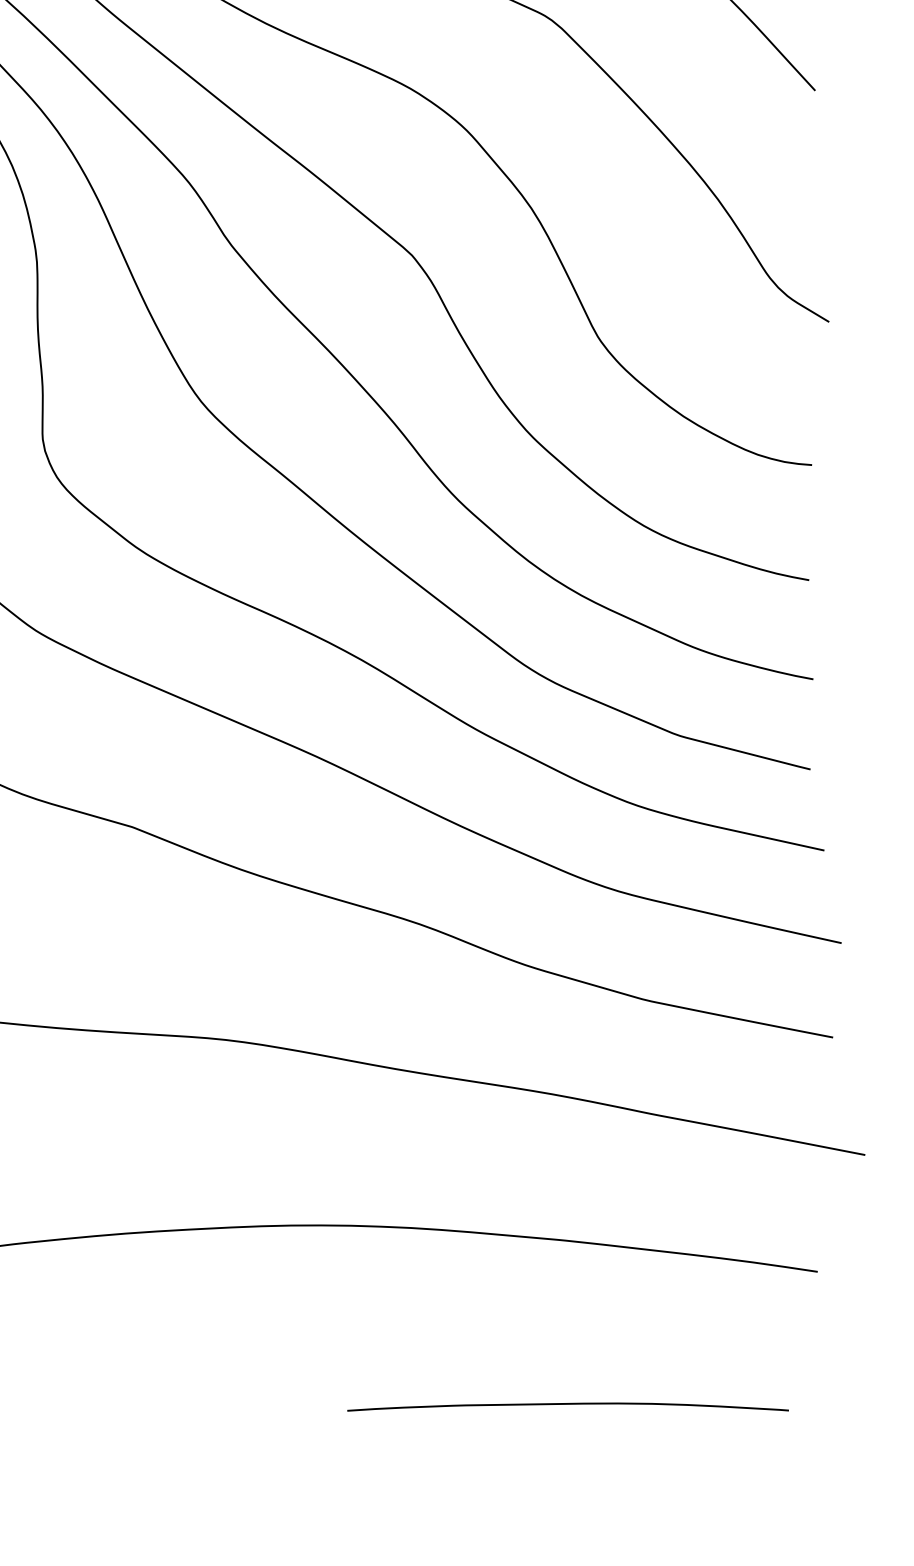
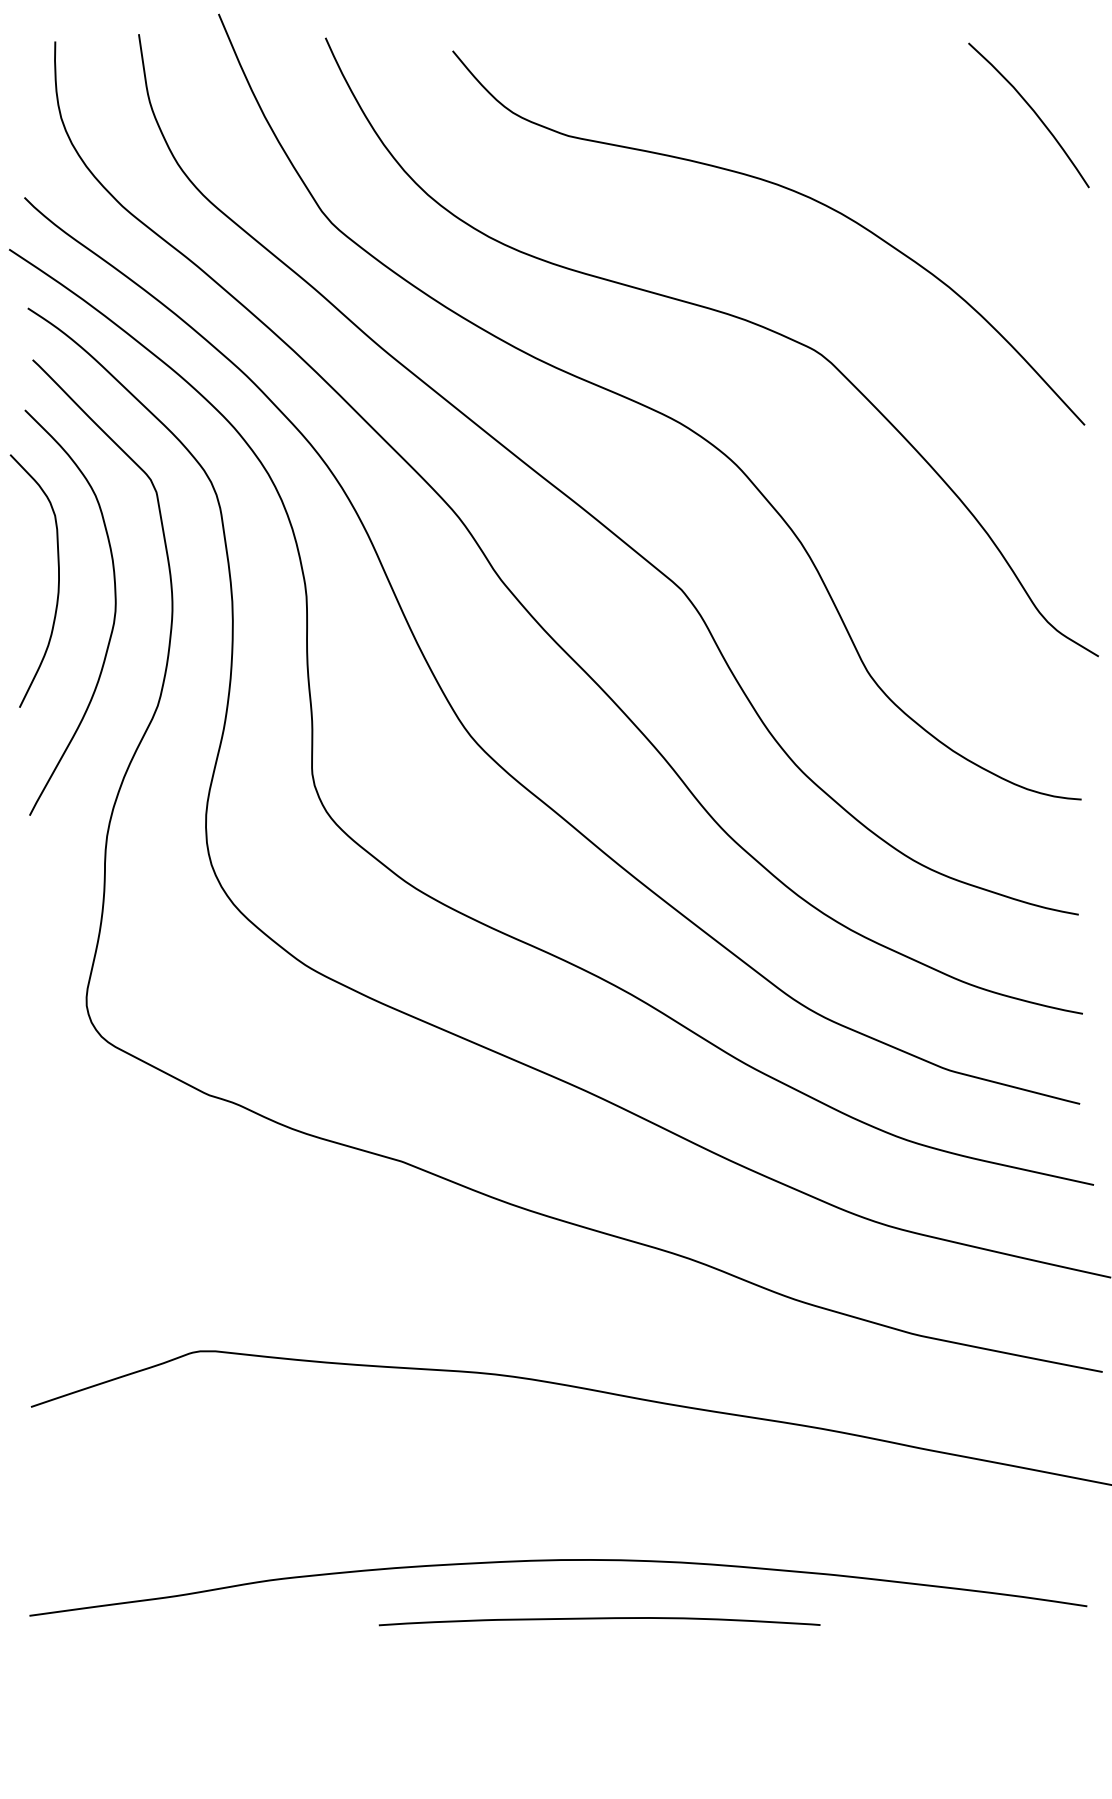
curve: (567, 1405) -> (599, 1619), moved

